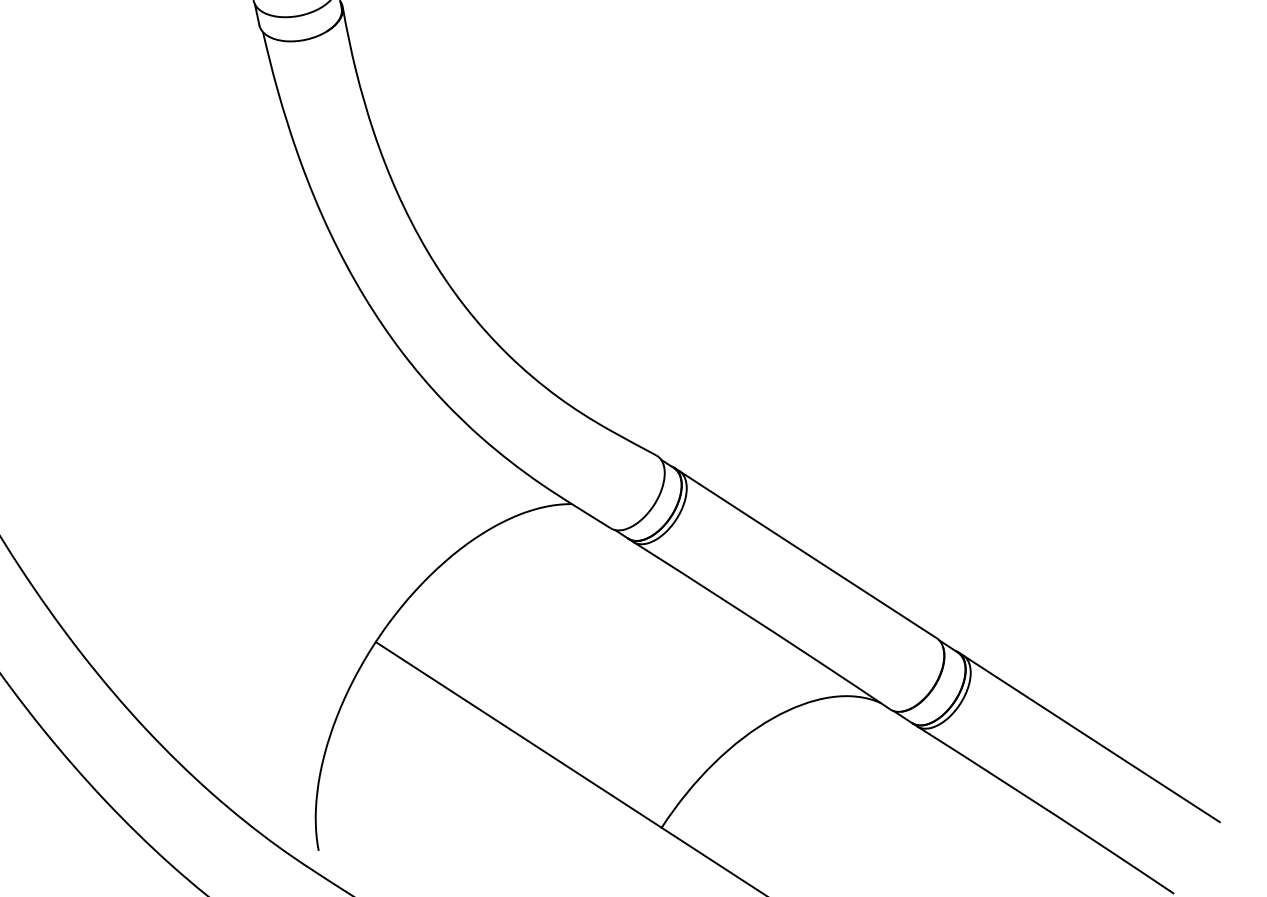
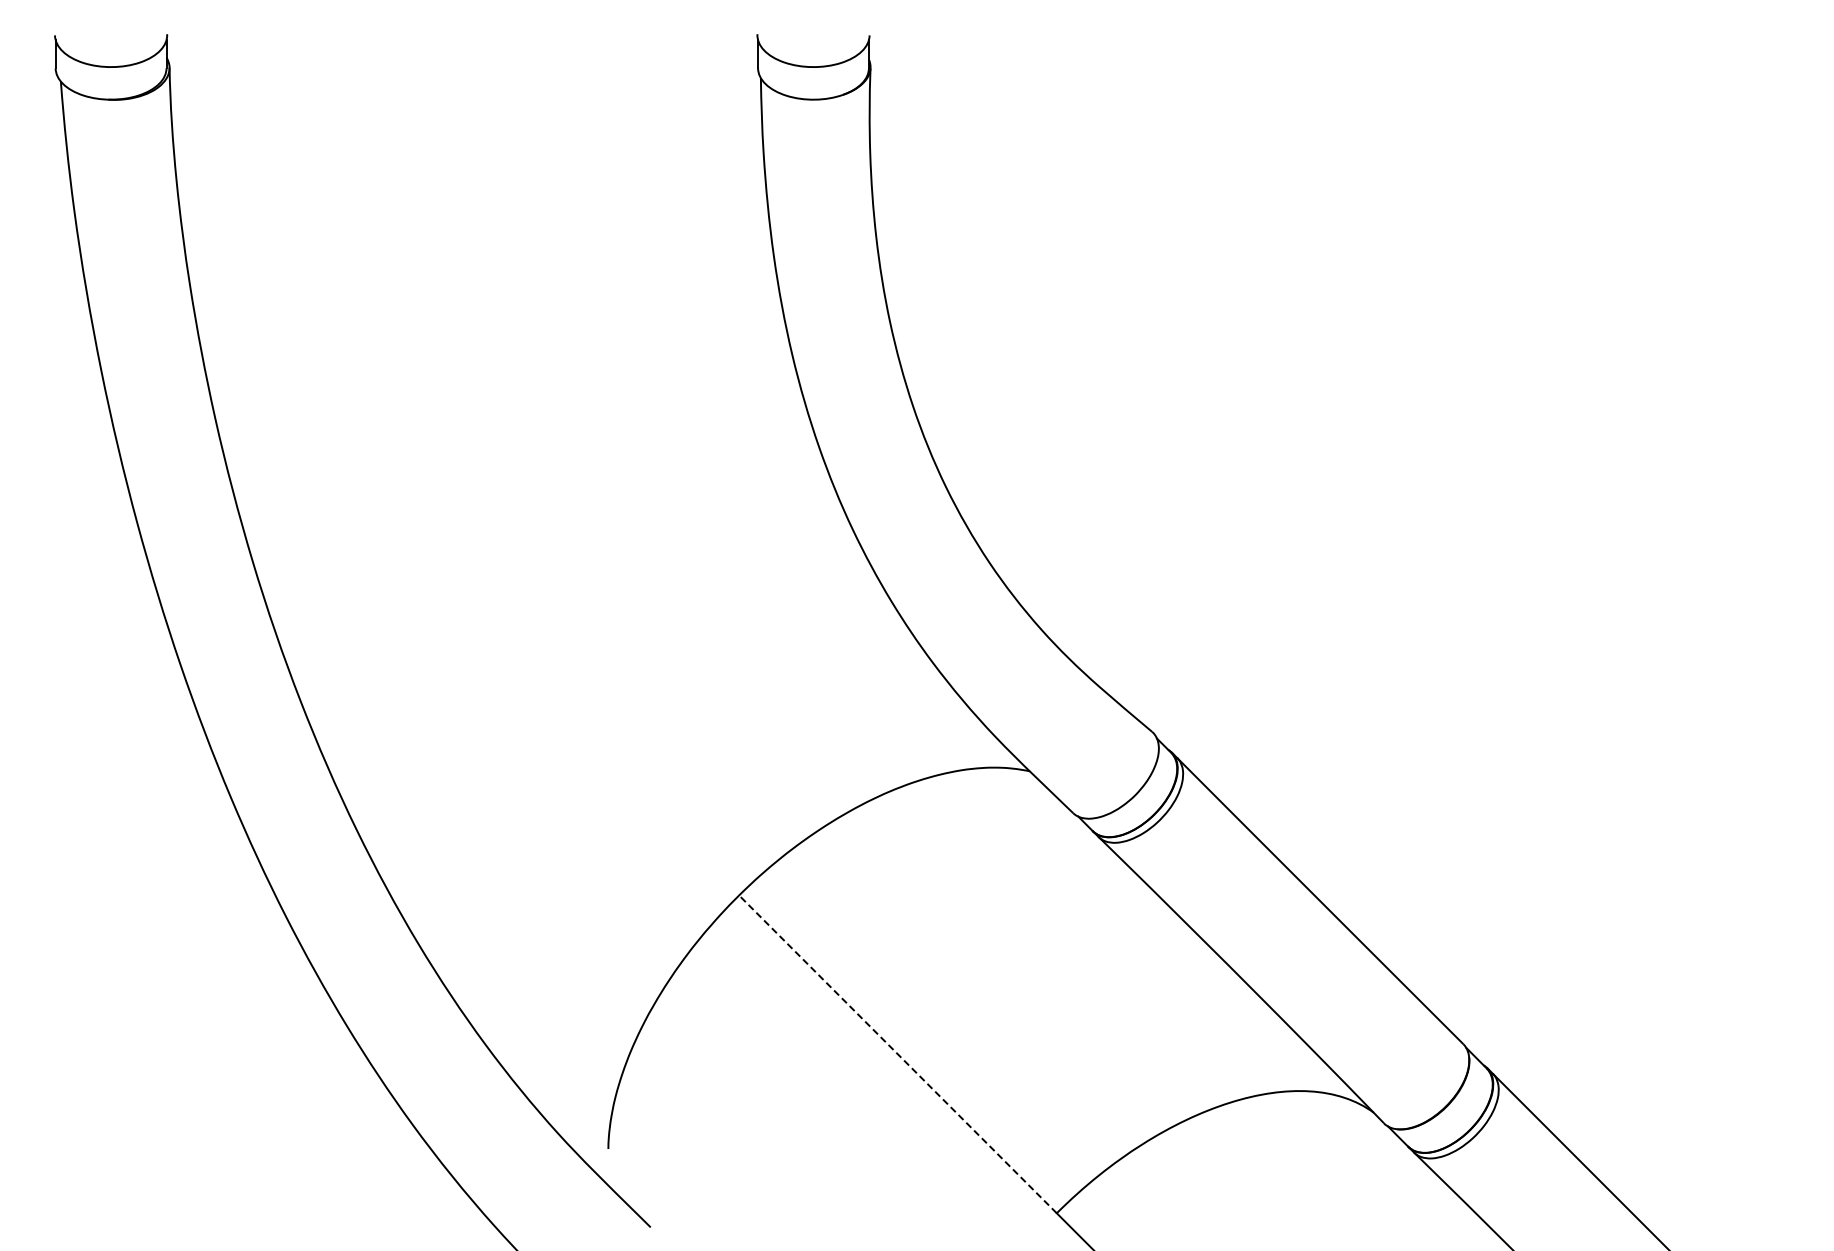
line: (518, 735) -> (897, 1054), solid -> dashed

